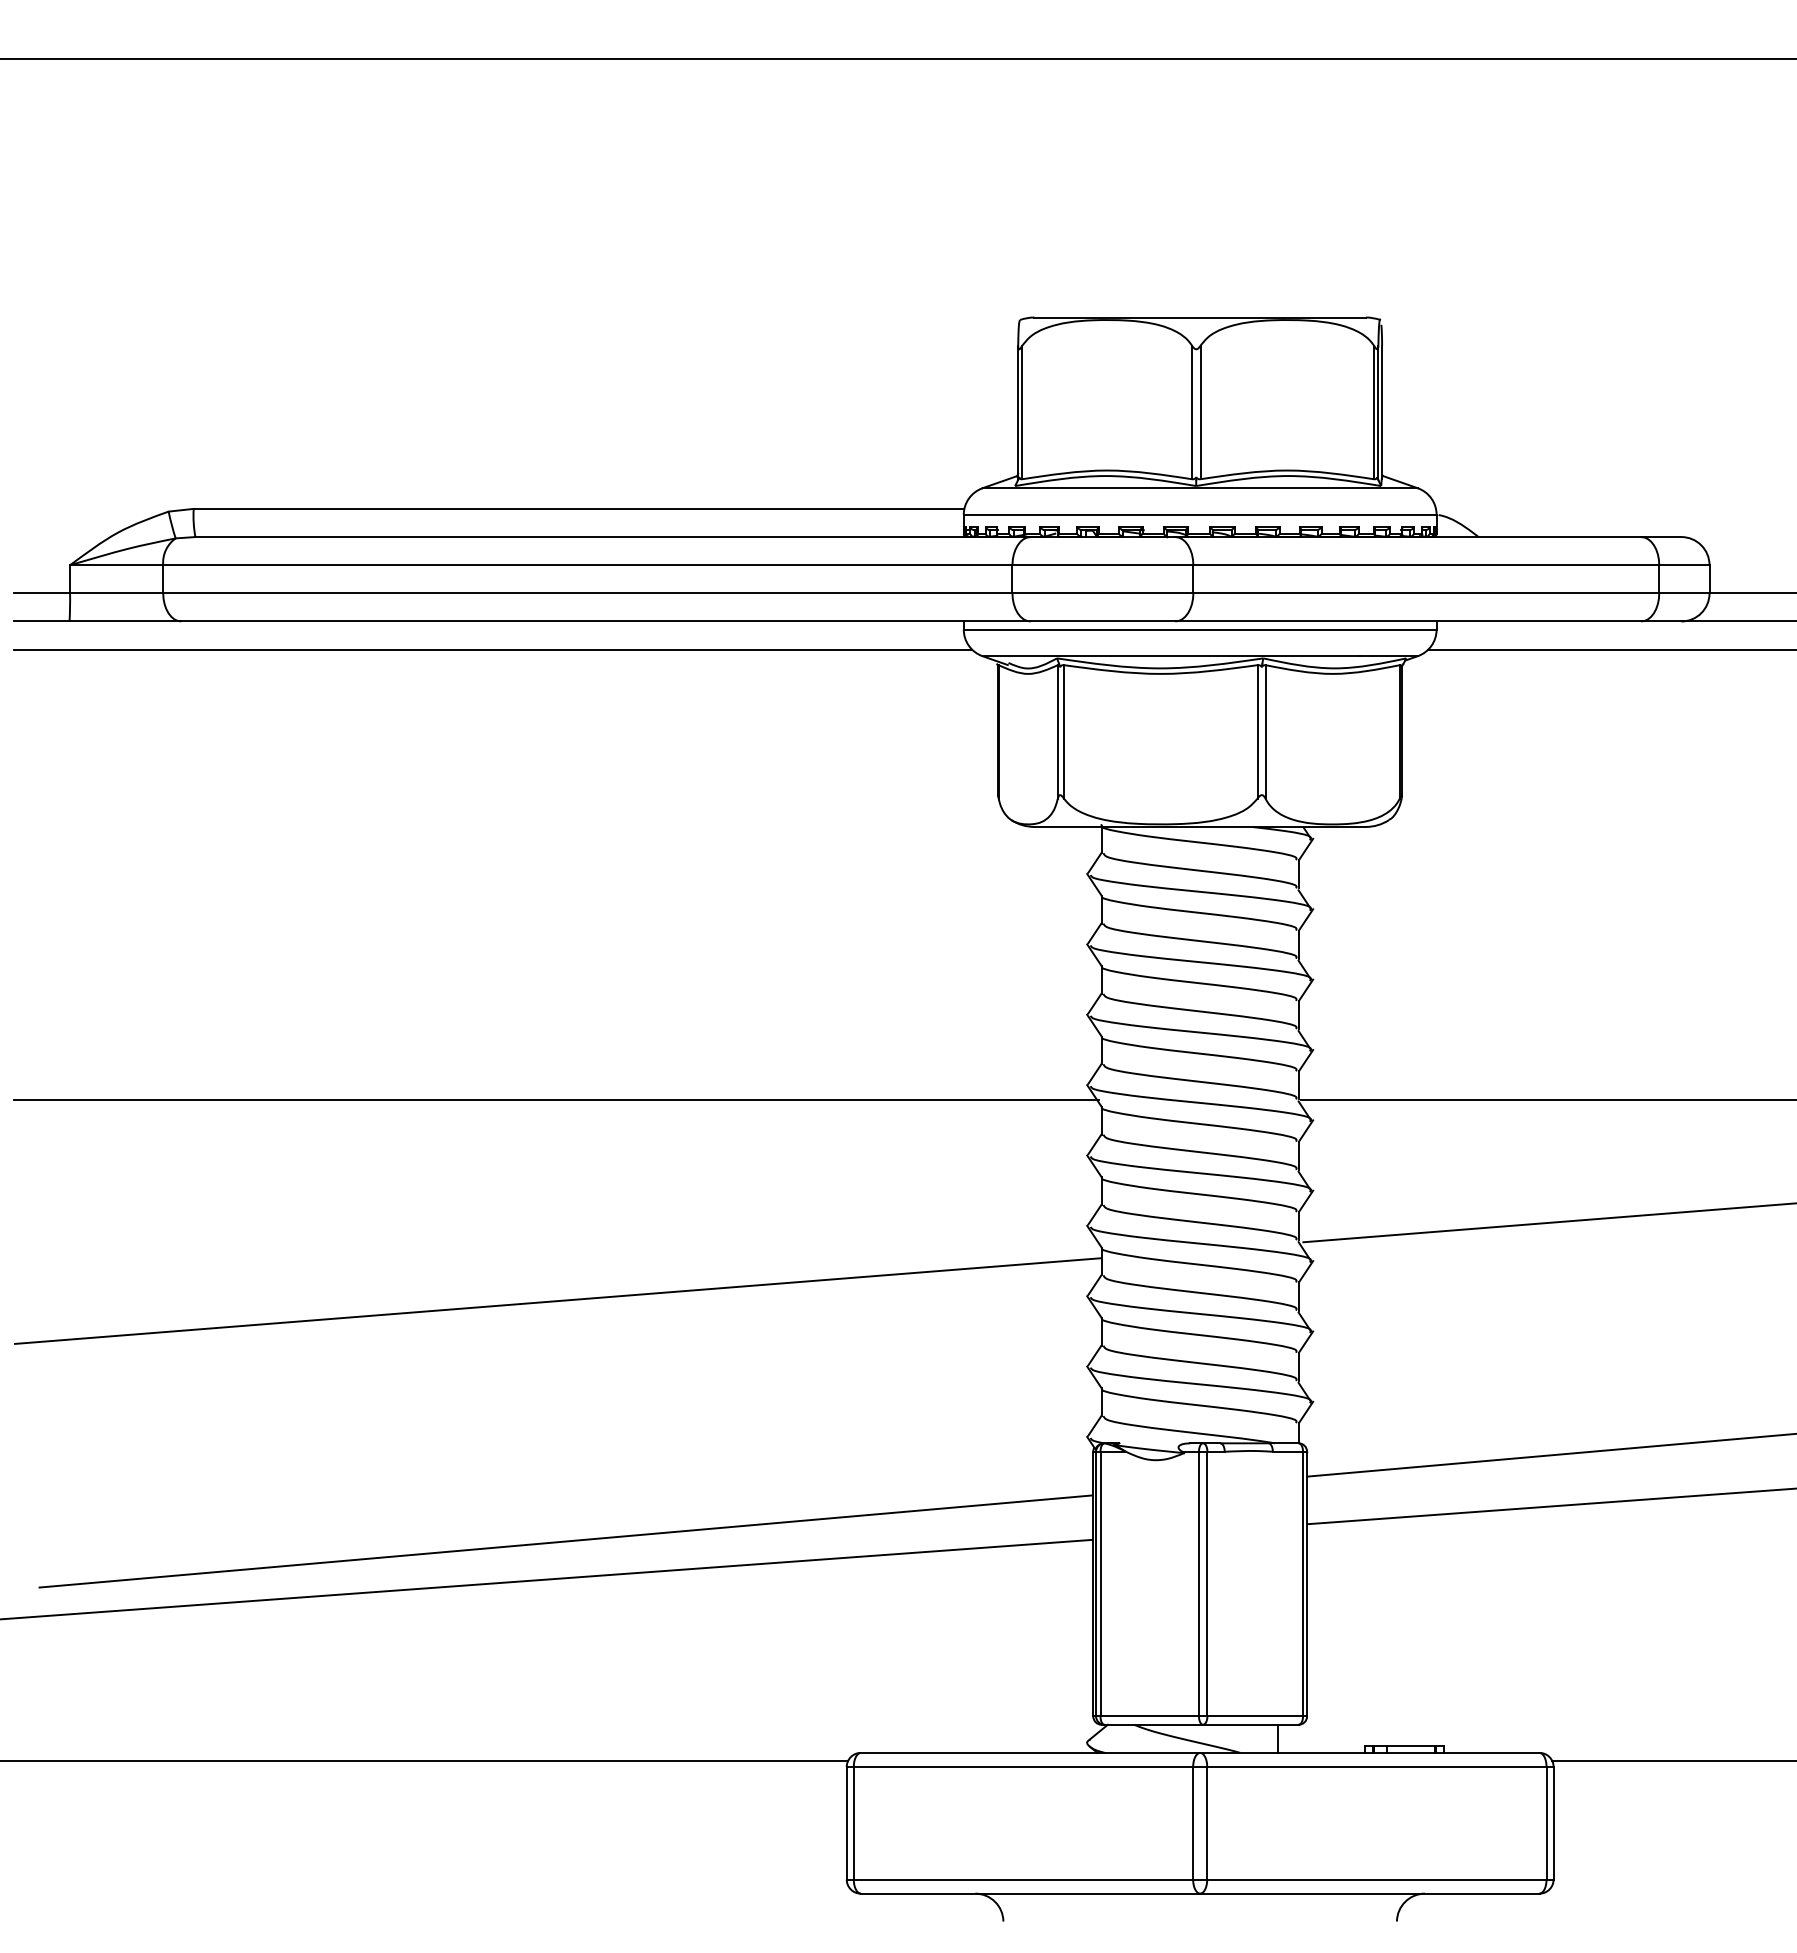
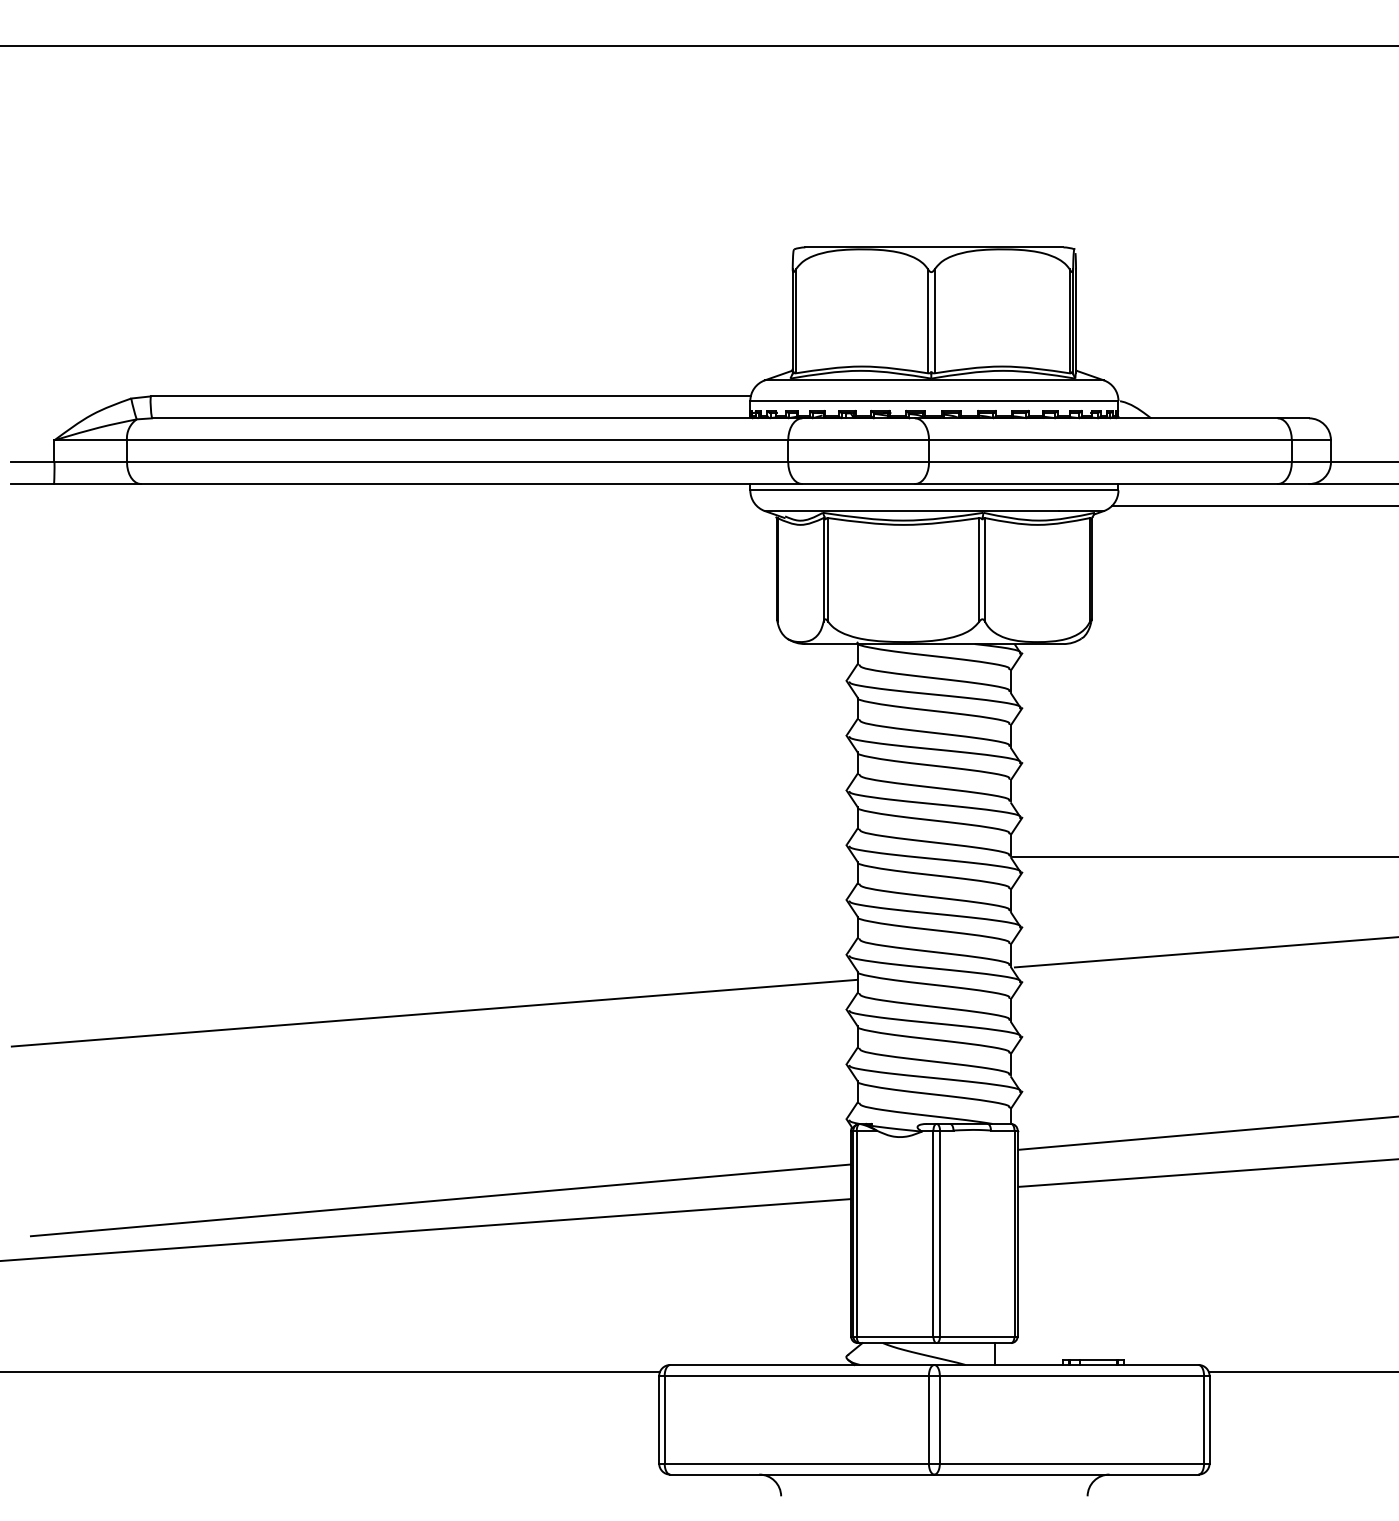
line: (493, 649) -> (384, 505), removed
line: (556, 1099) -> (433, 856), removed

